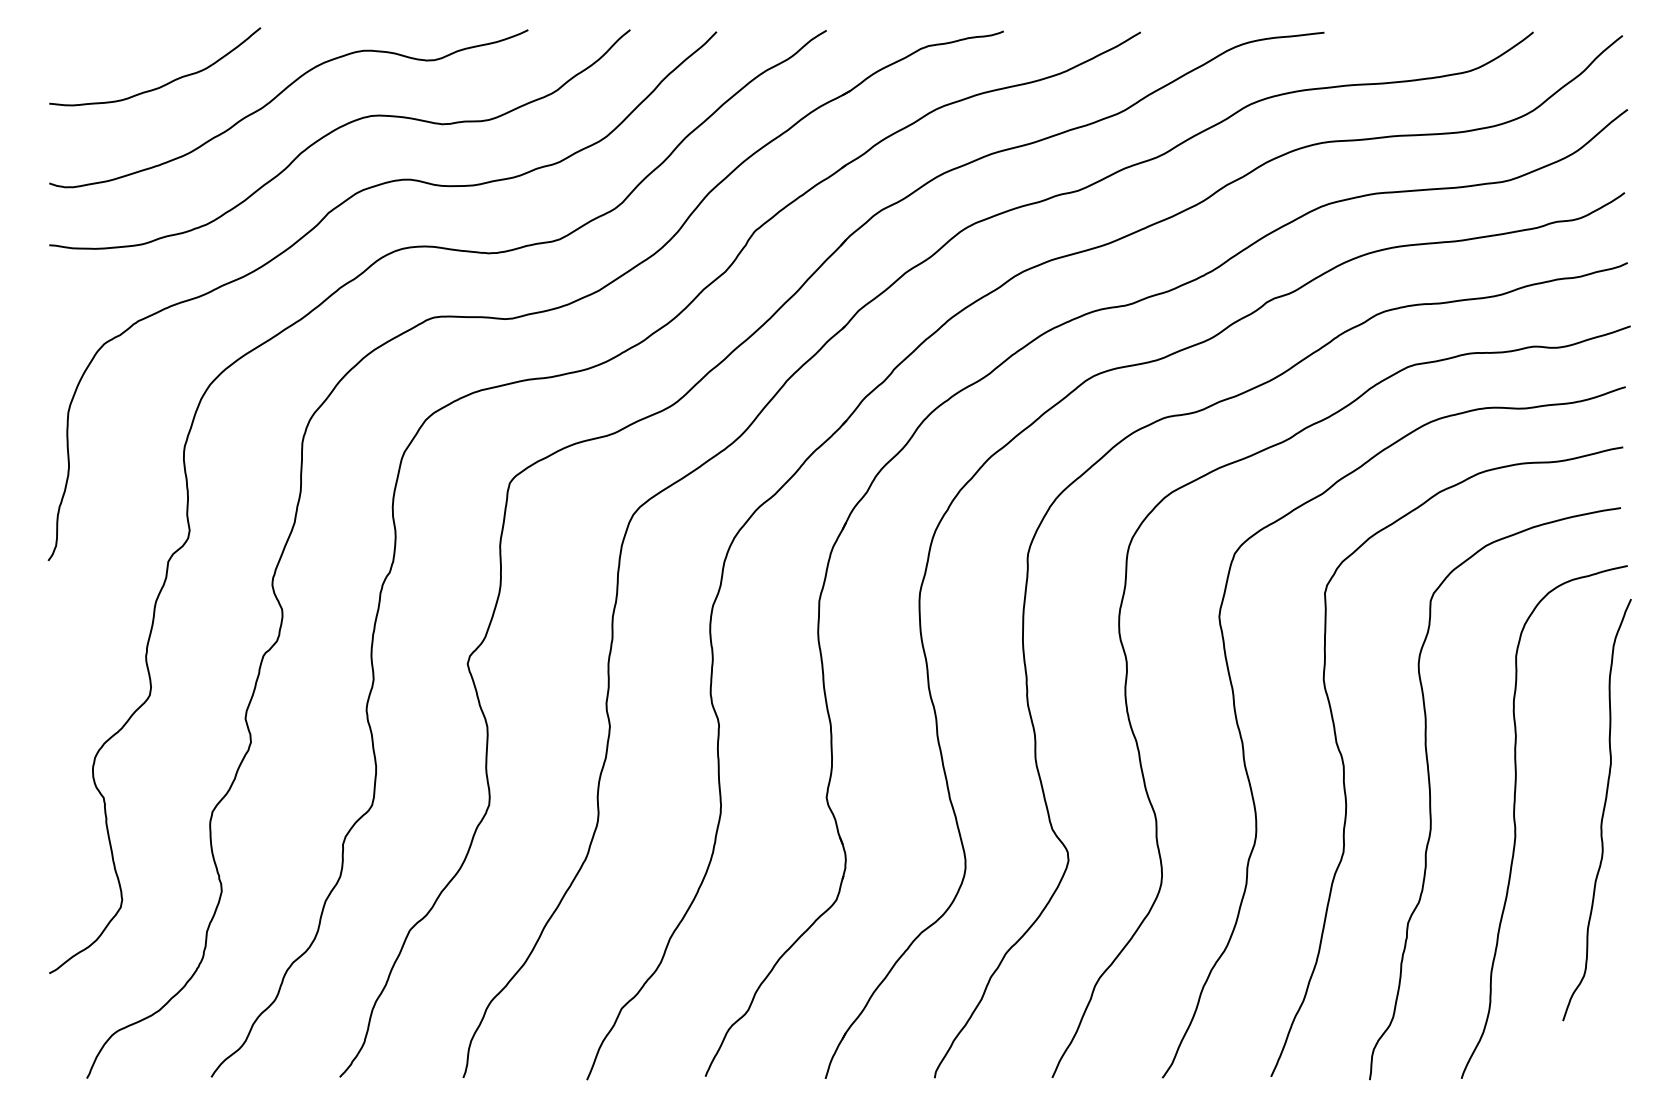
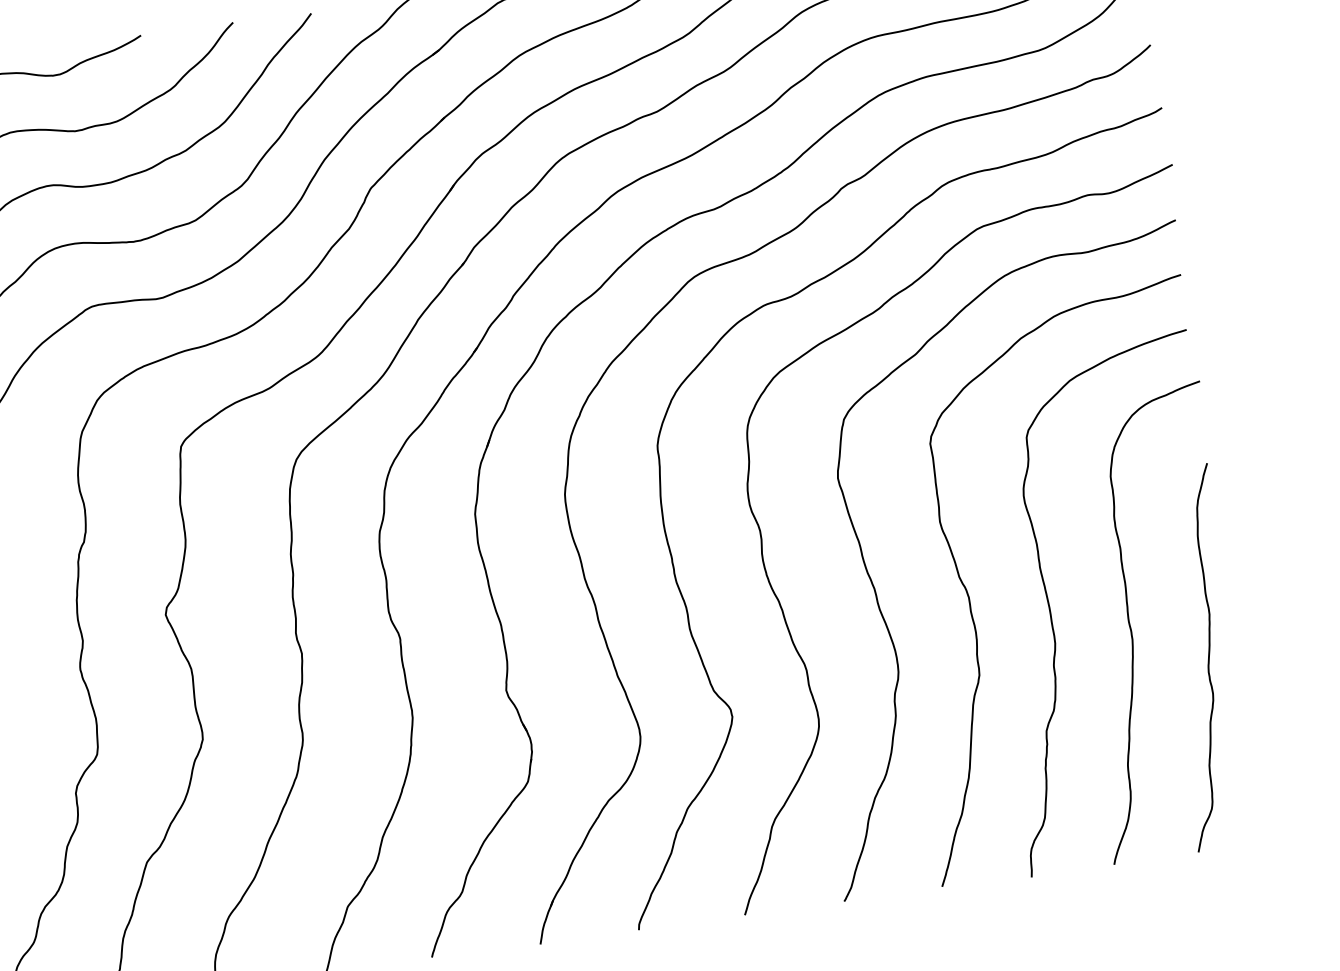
curve: (1602, 810) -> (1207, 657), moved

